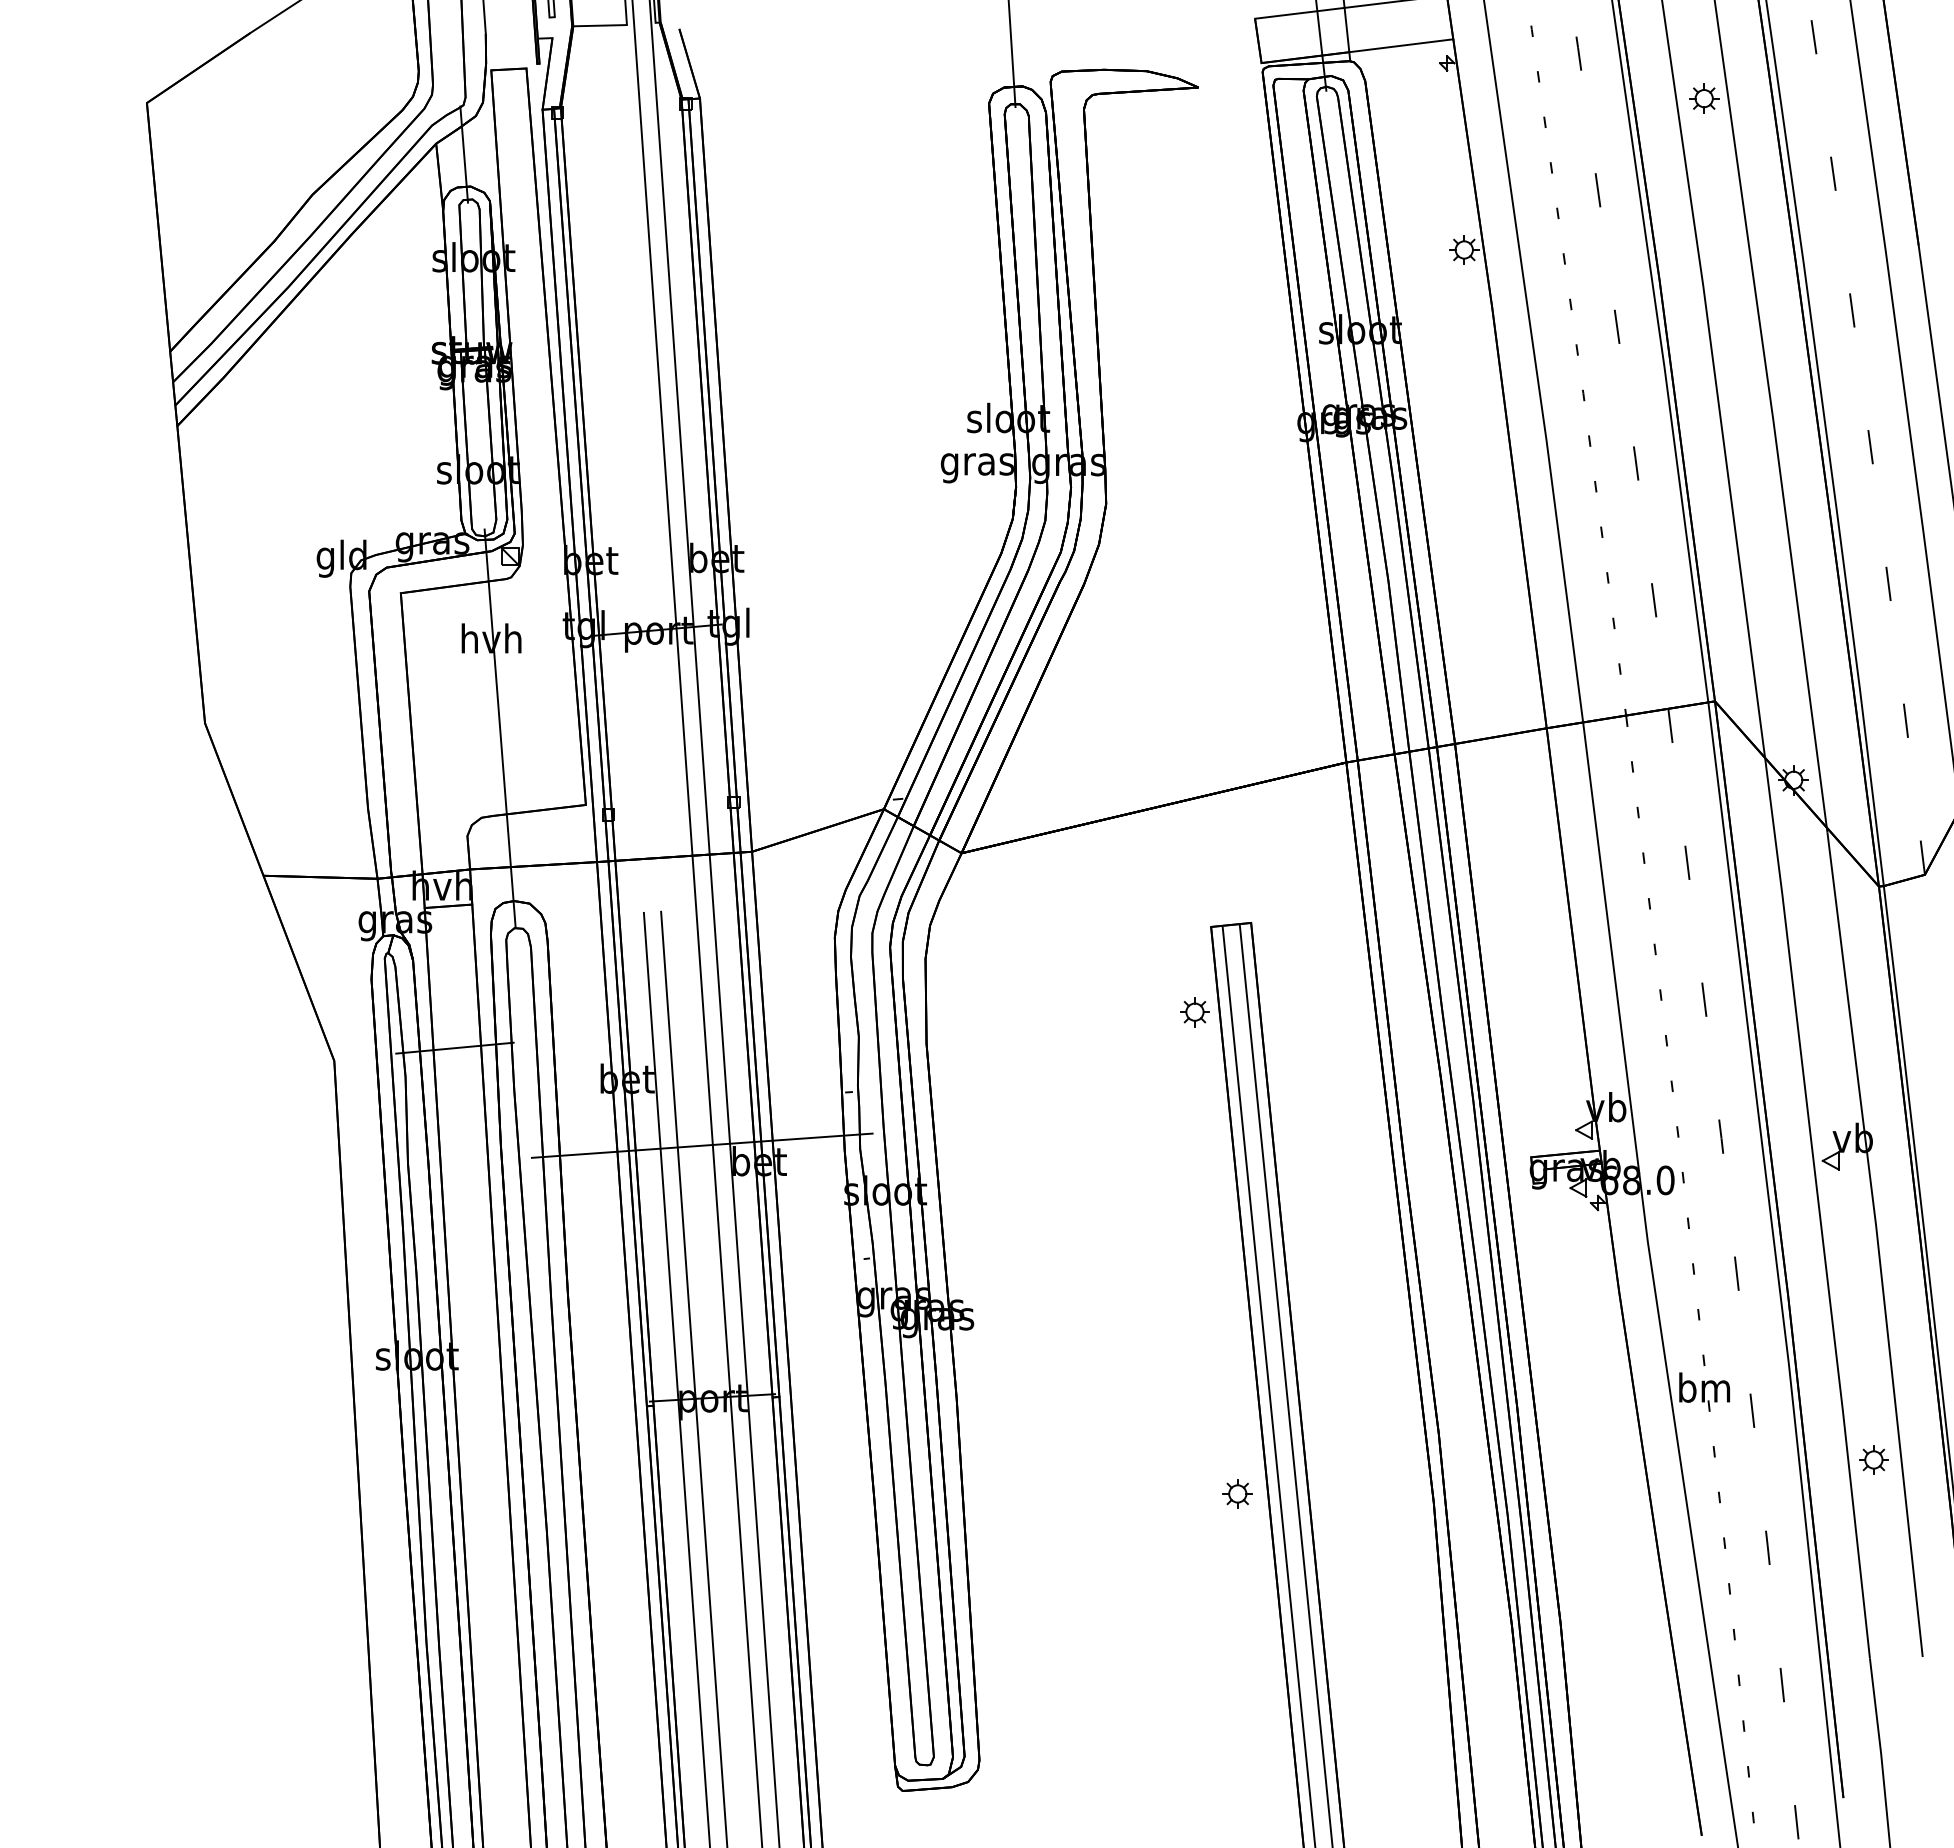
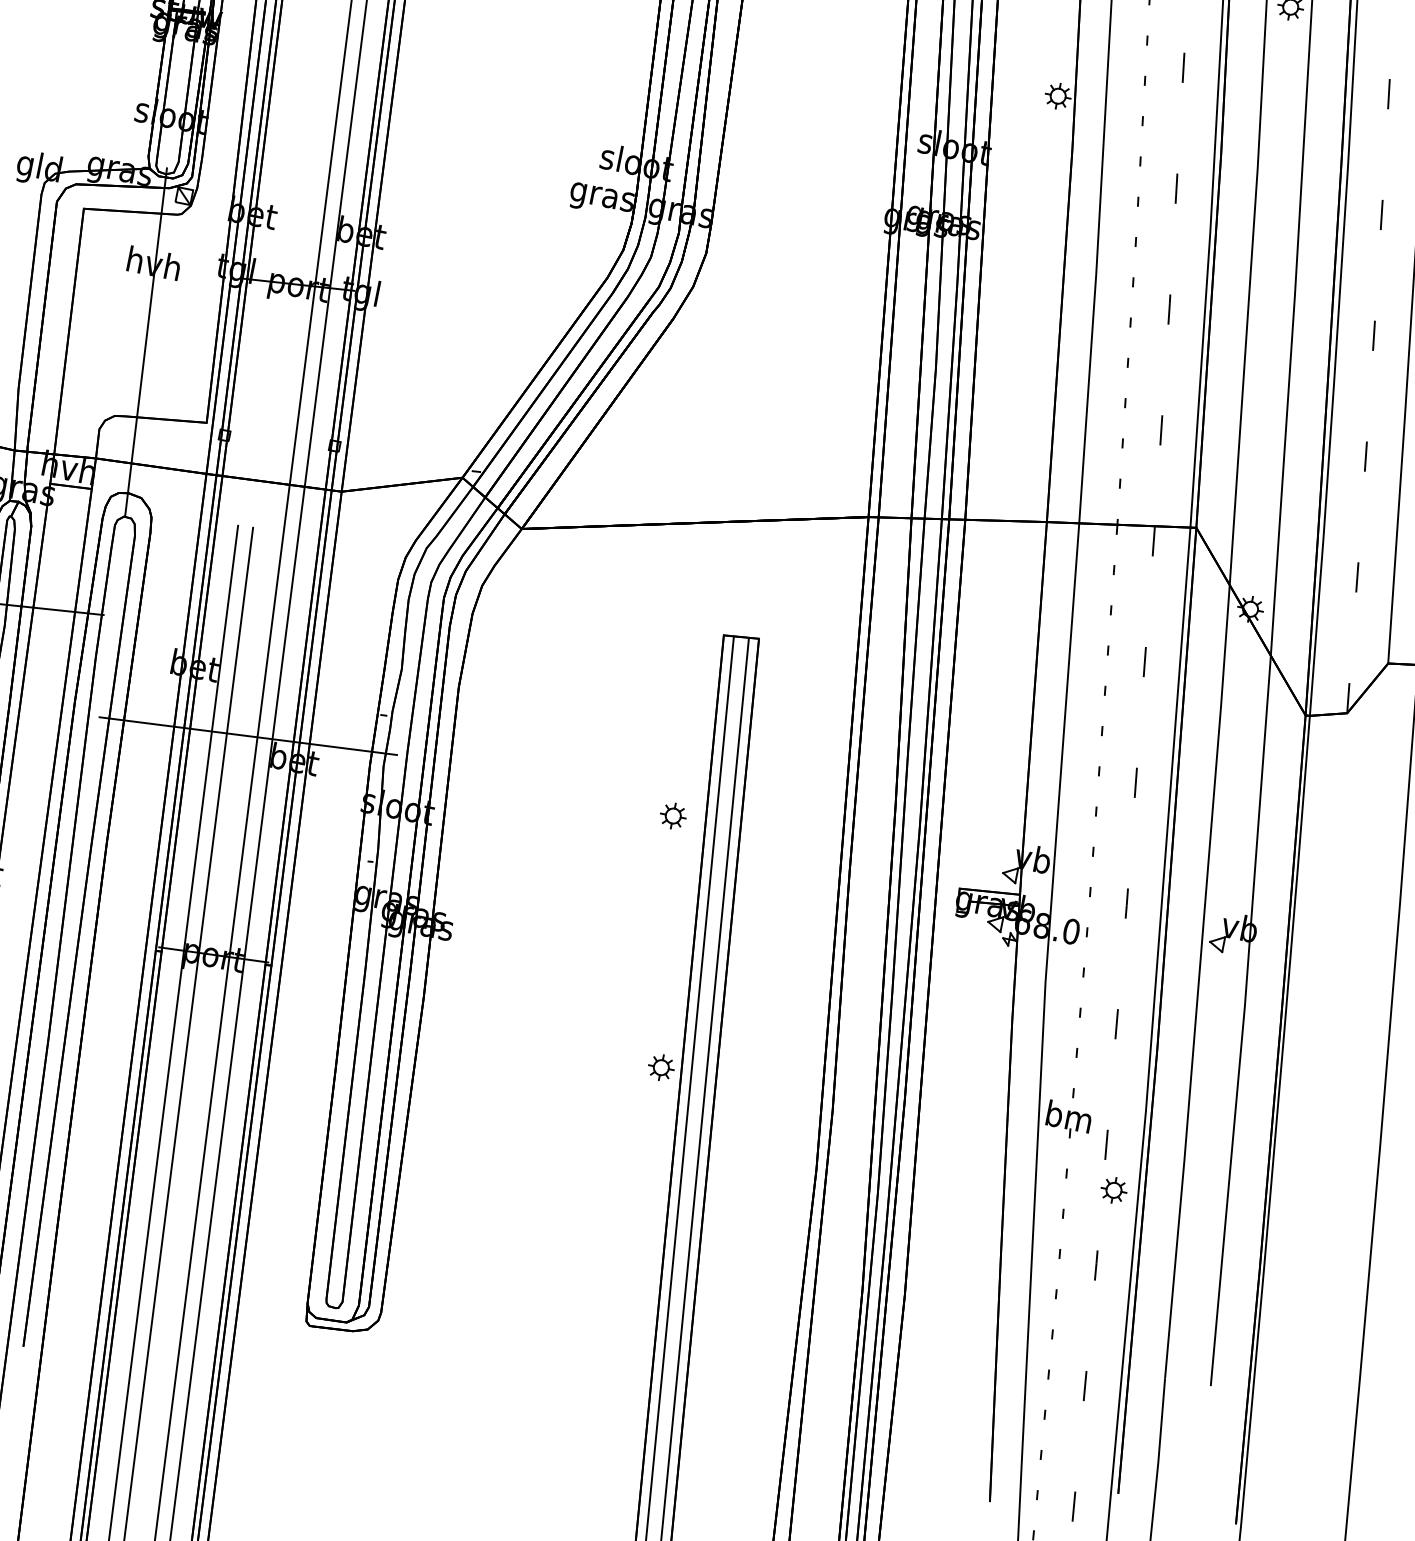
part: (1194, 1012) -> (672, 816), moved
part: (1873, 1459) -> (1113, 1189), moved
part: (1237, 1493) -> (661, 1067), moved

